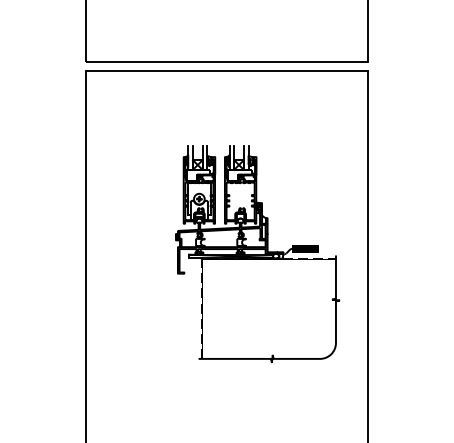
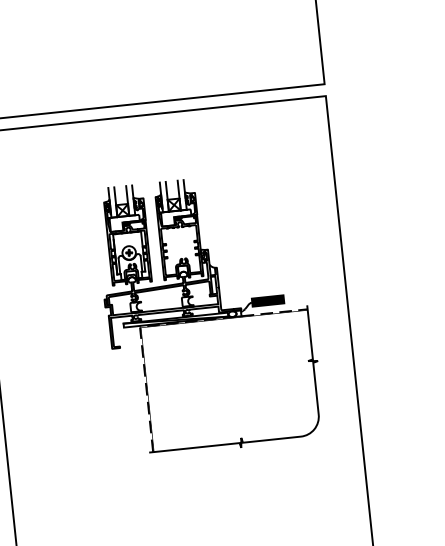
part: (257, 253) -> (208, 313), moved

